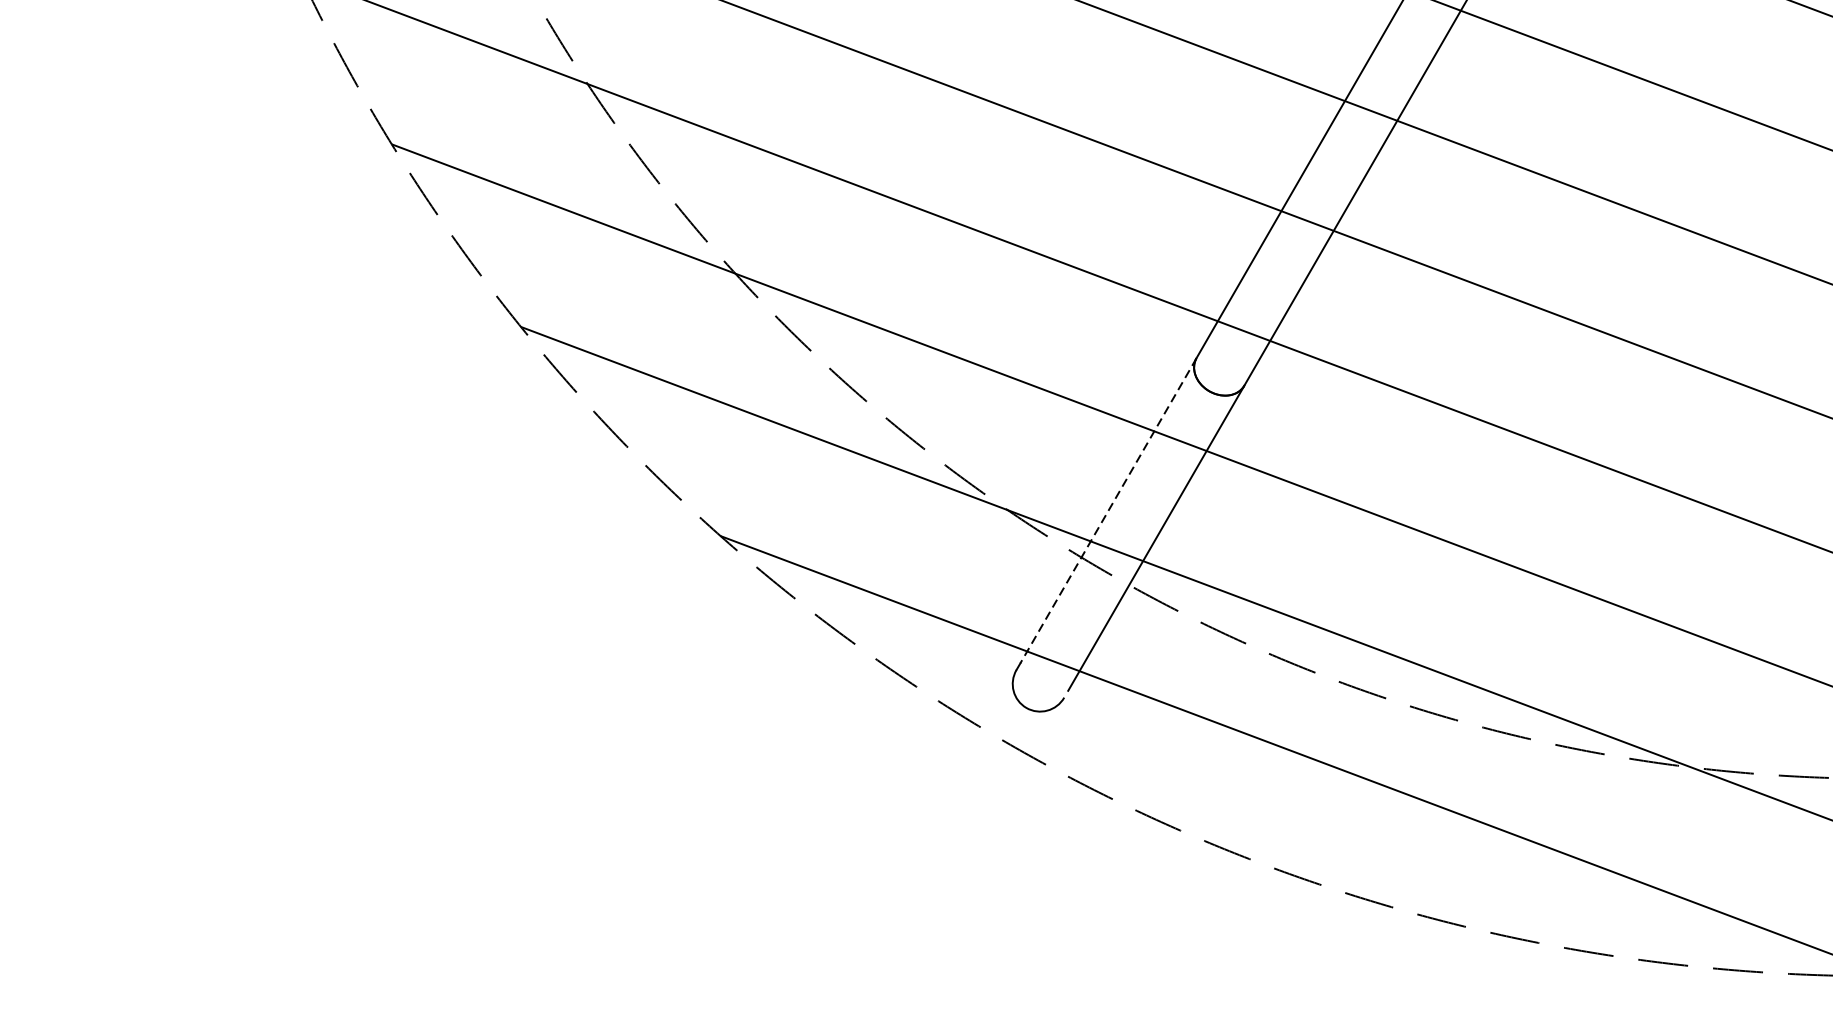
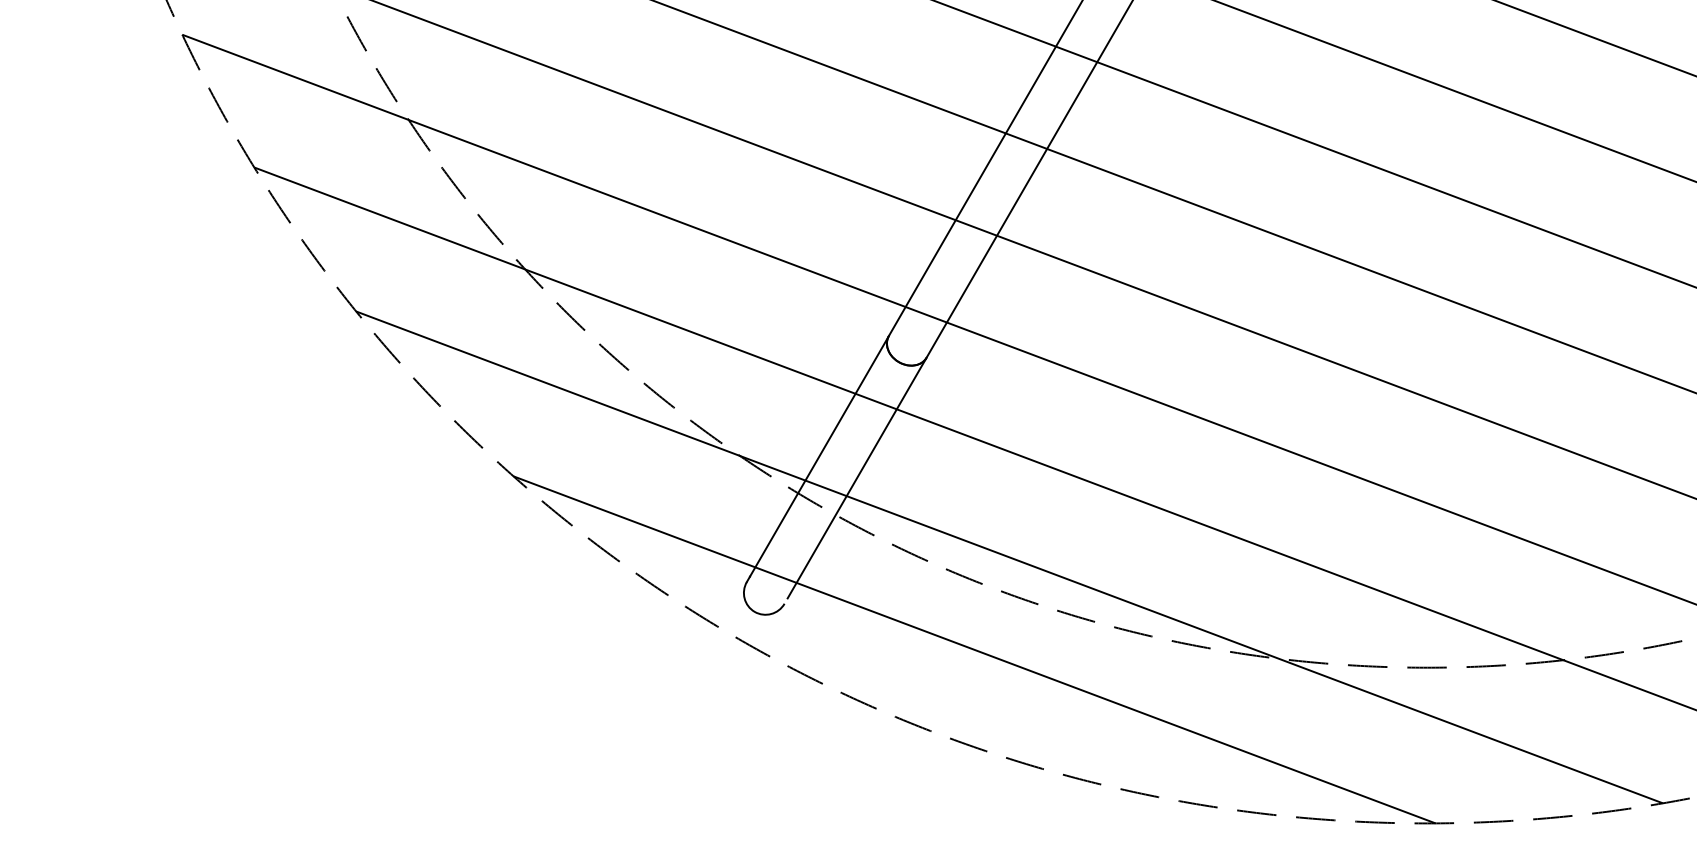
line: (1108, 510) -> (819, 456), dashed -> solid

